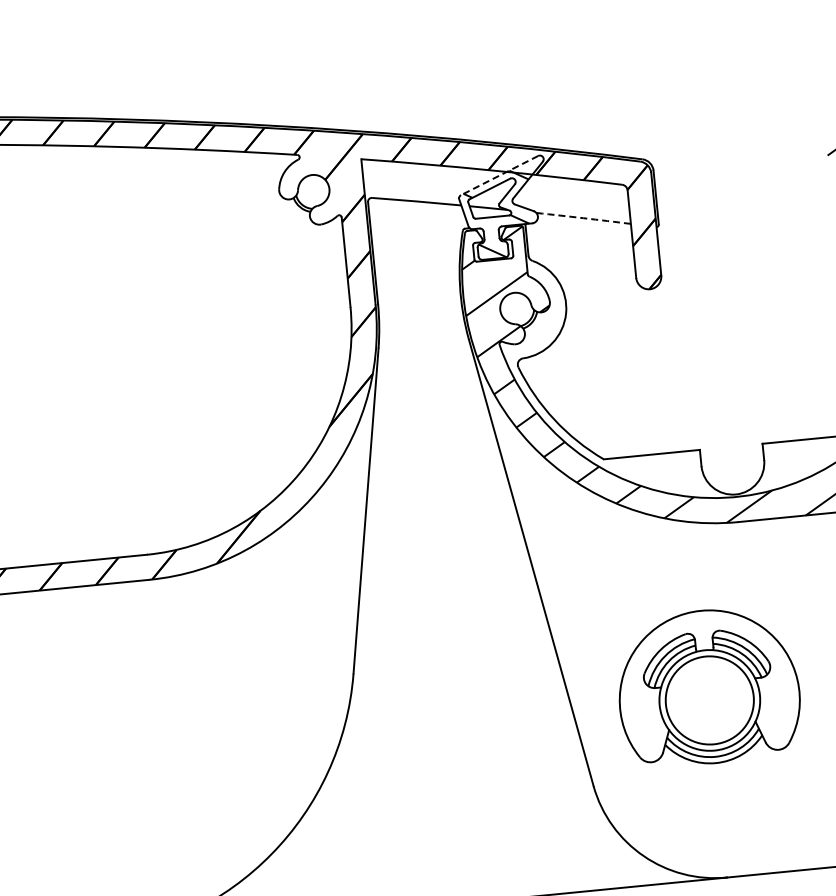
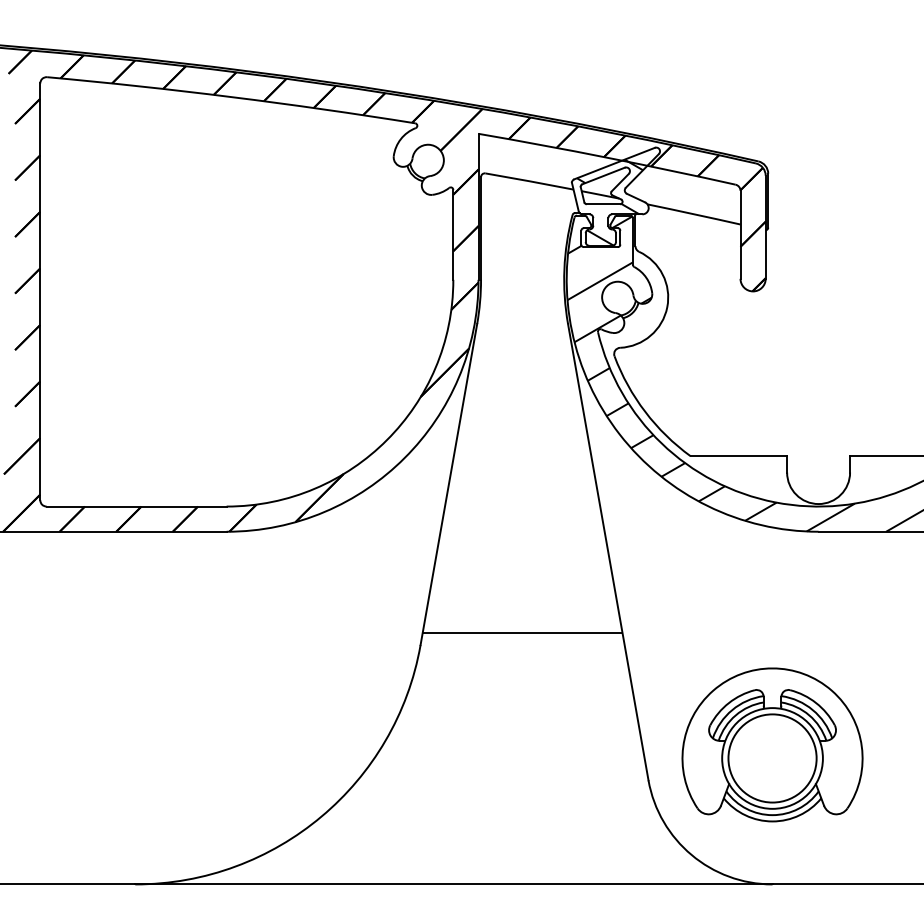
line: (499, 175) -> (614, 163), dashed -> solid
arc: (584, 218) -> (694, 214), dashed -> solid
line: (453, 651) -> (522, 632), added
part: (708, 686) -> (772, 744), moved

